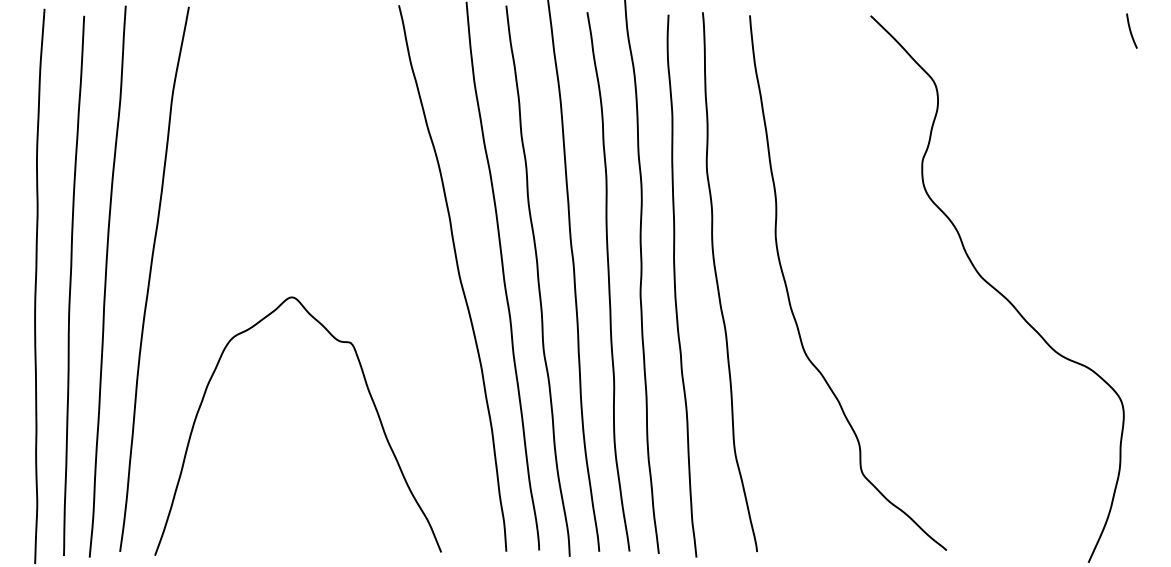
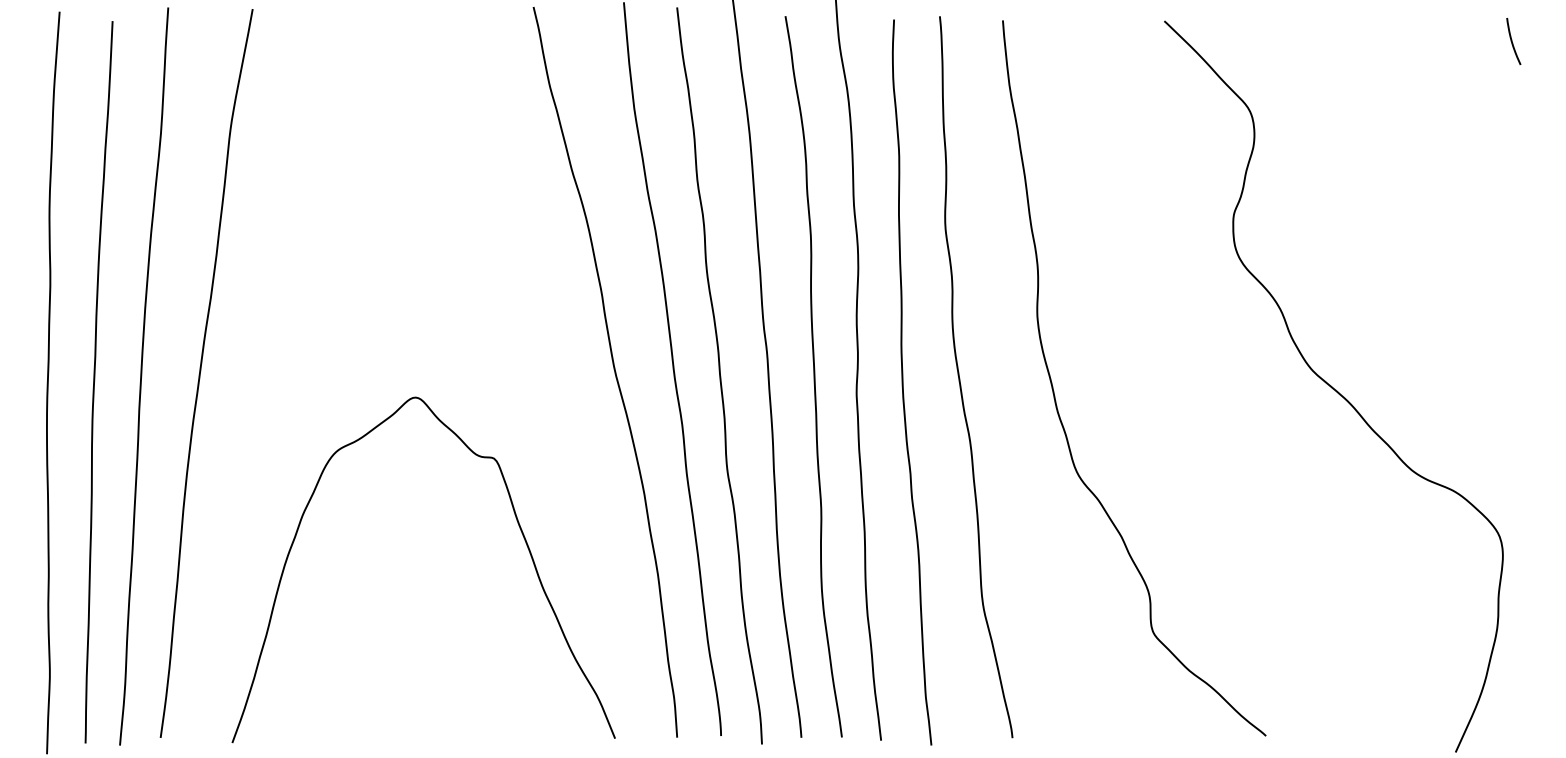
curve: (369, 393) -> (518, 526), moved

